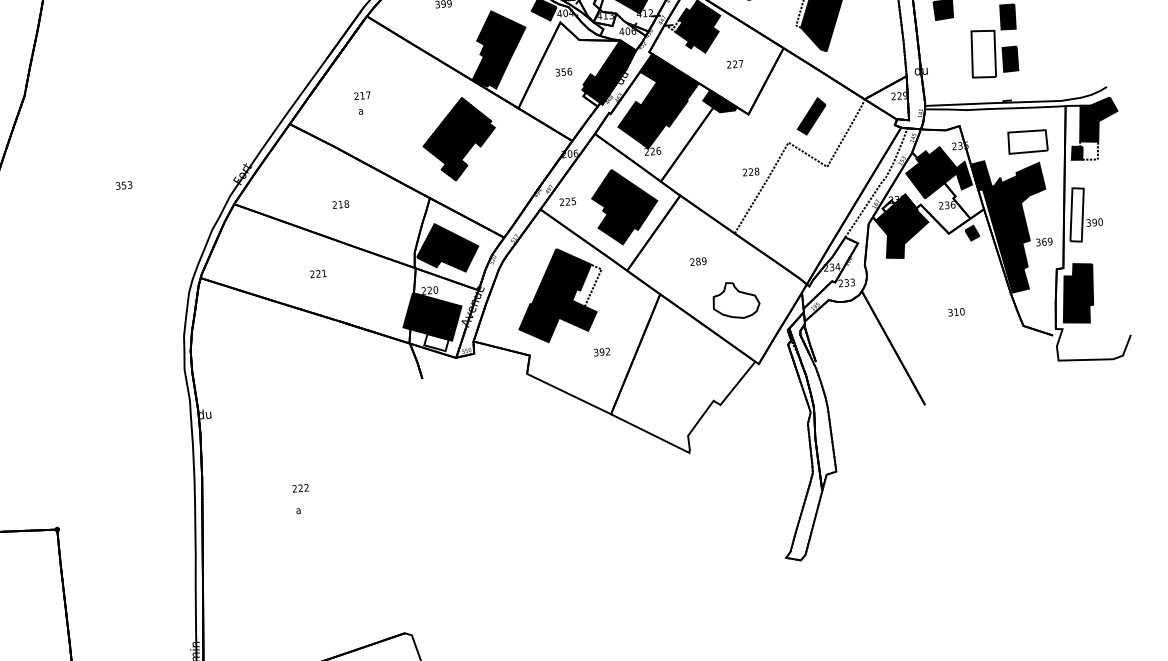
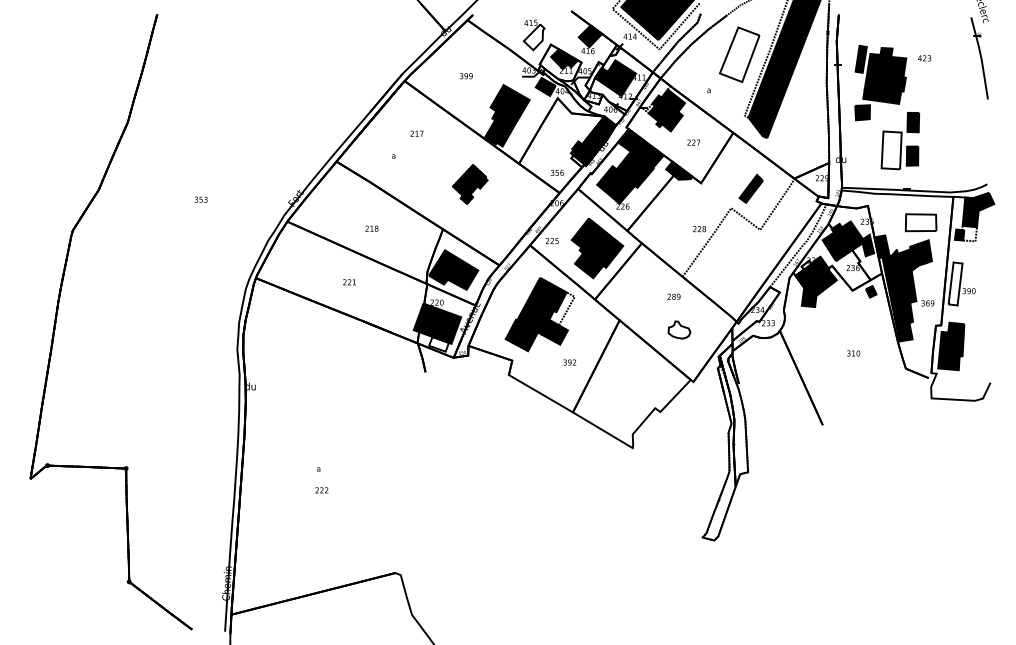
text: (563, 71) -> (557, 172), moved
text: (361, 95) -> (416, 133), moved
part: (459, 139) -> (470, 184), size x0.6
text: (697, 261) -> (673, 296), moved
part: (736, 299) -> (679, 329), size x0.6
text: (300, 488) -> (321, 490), moved

